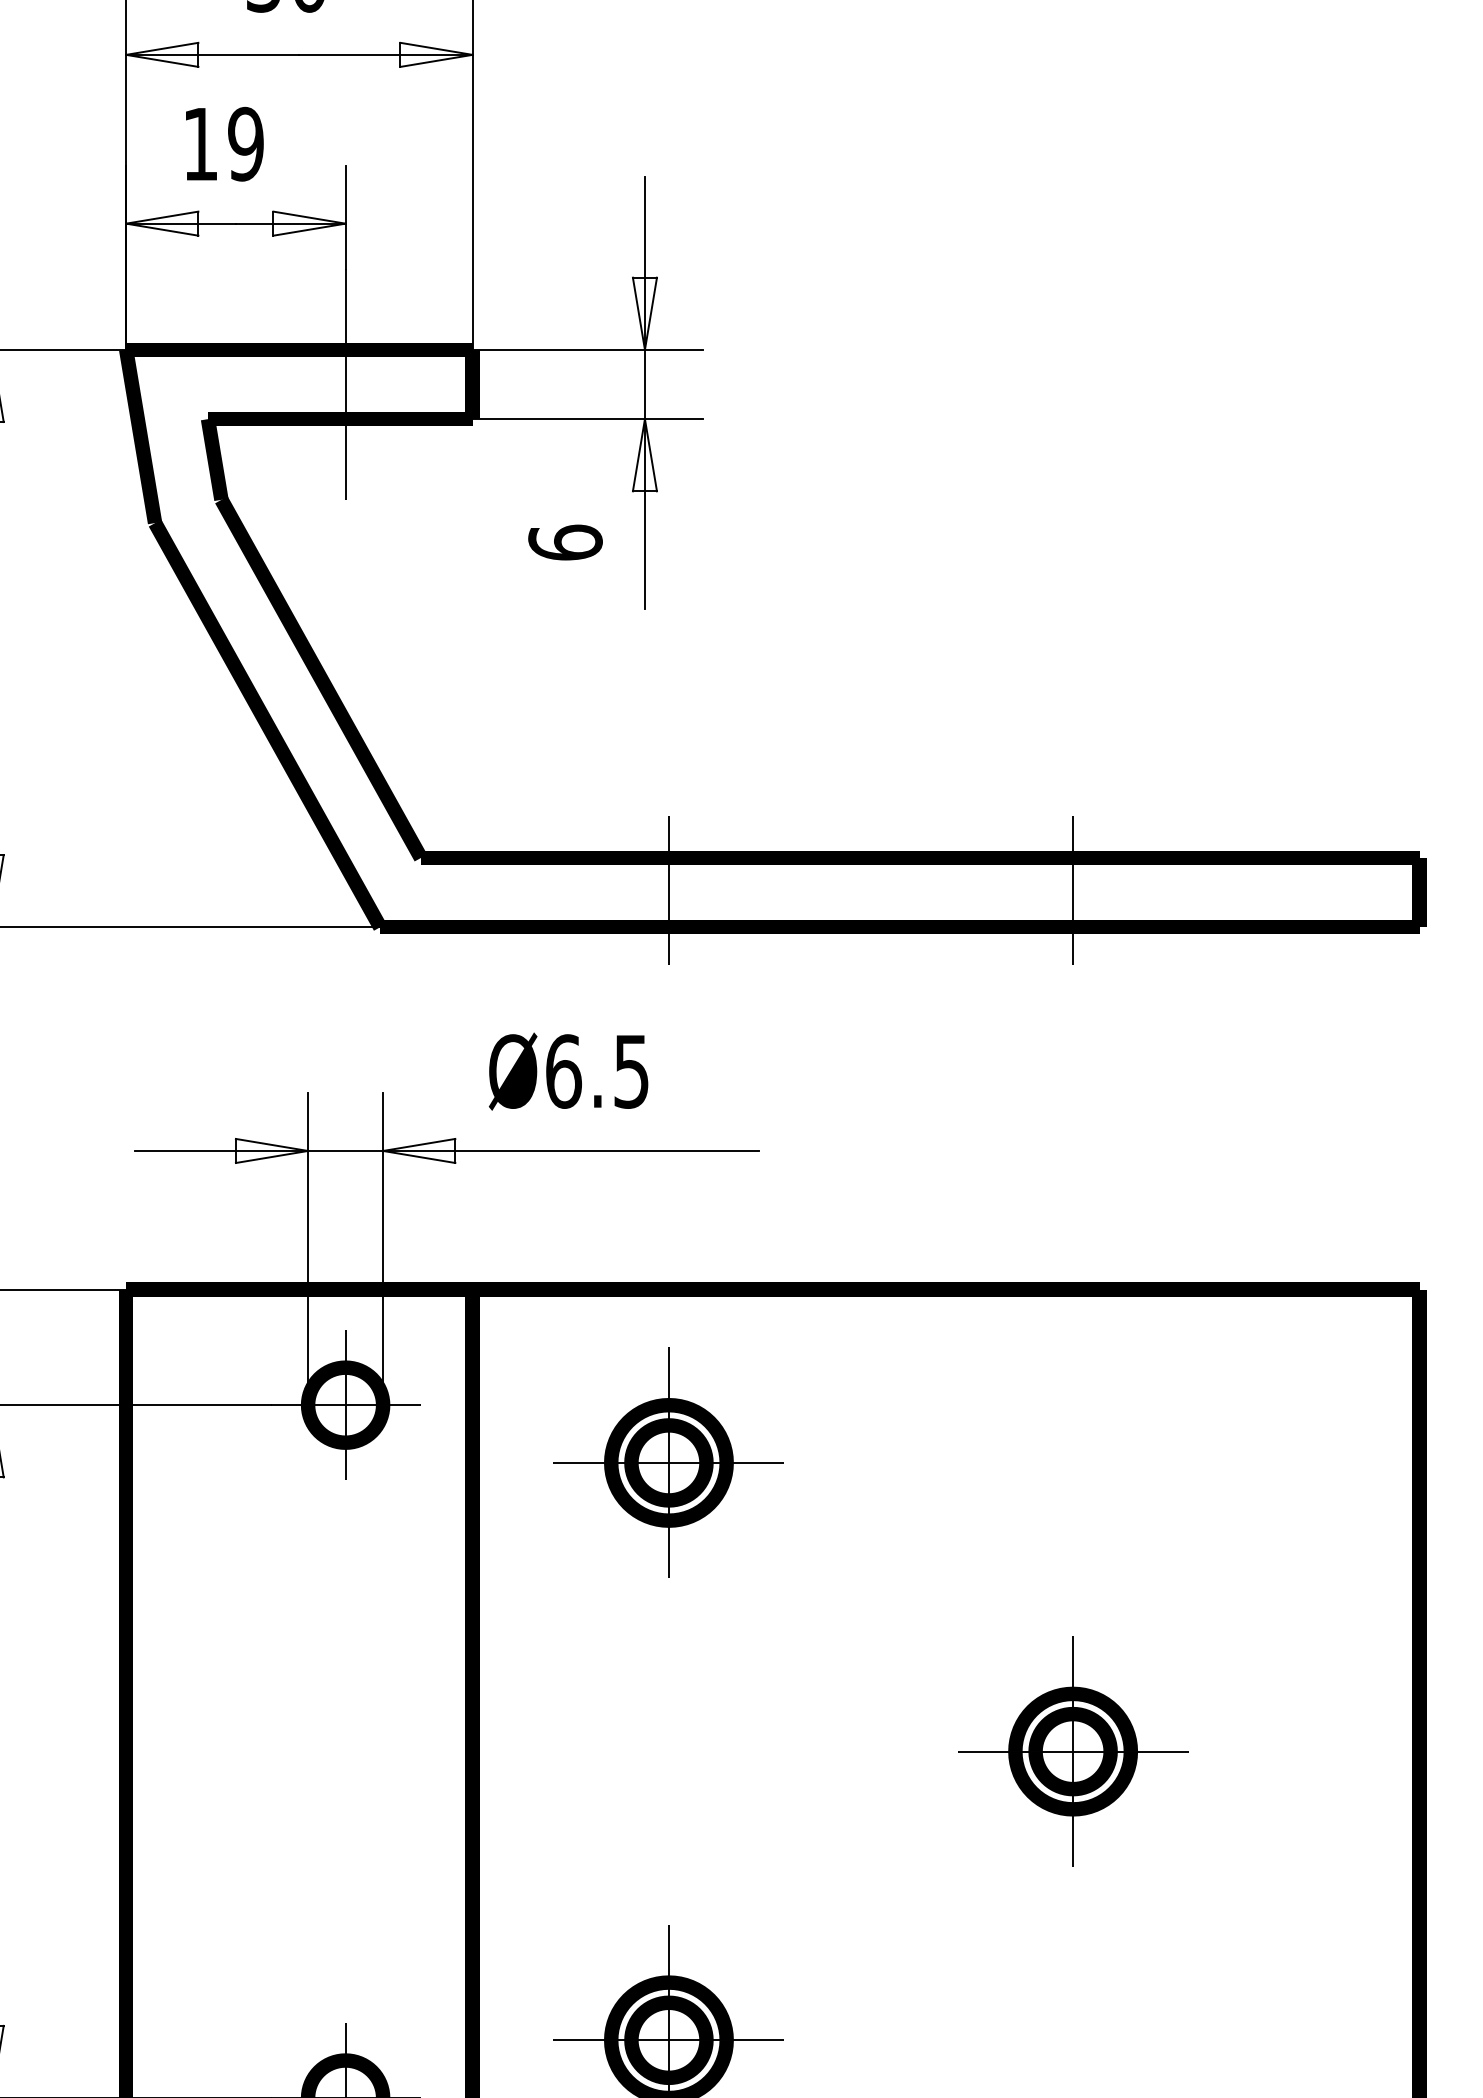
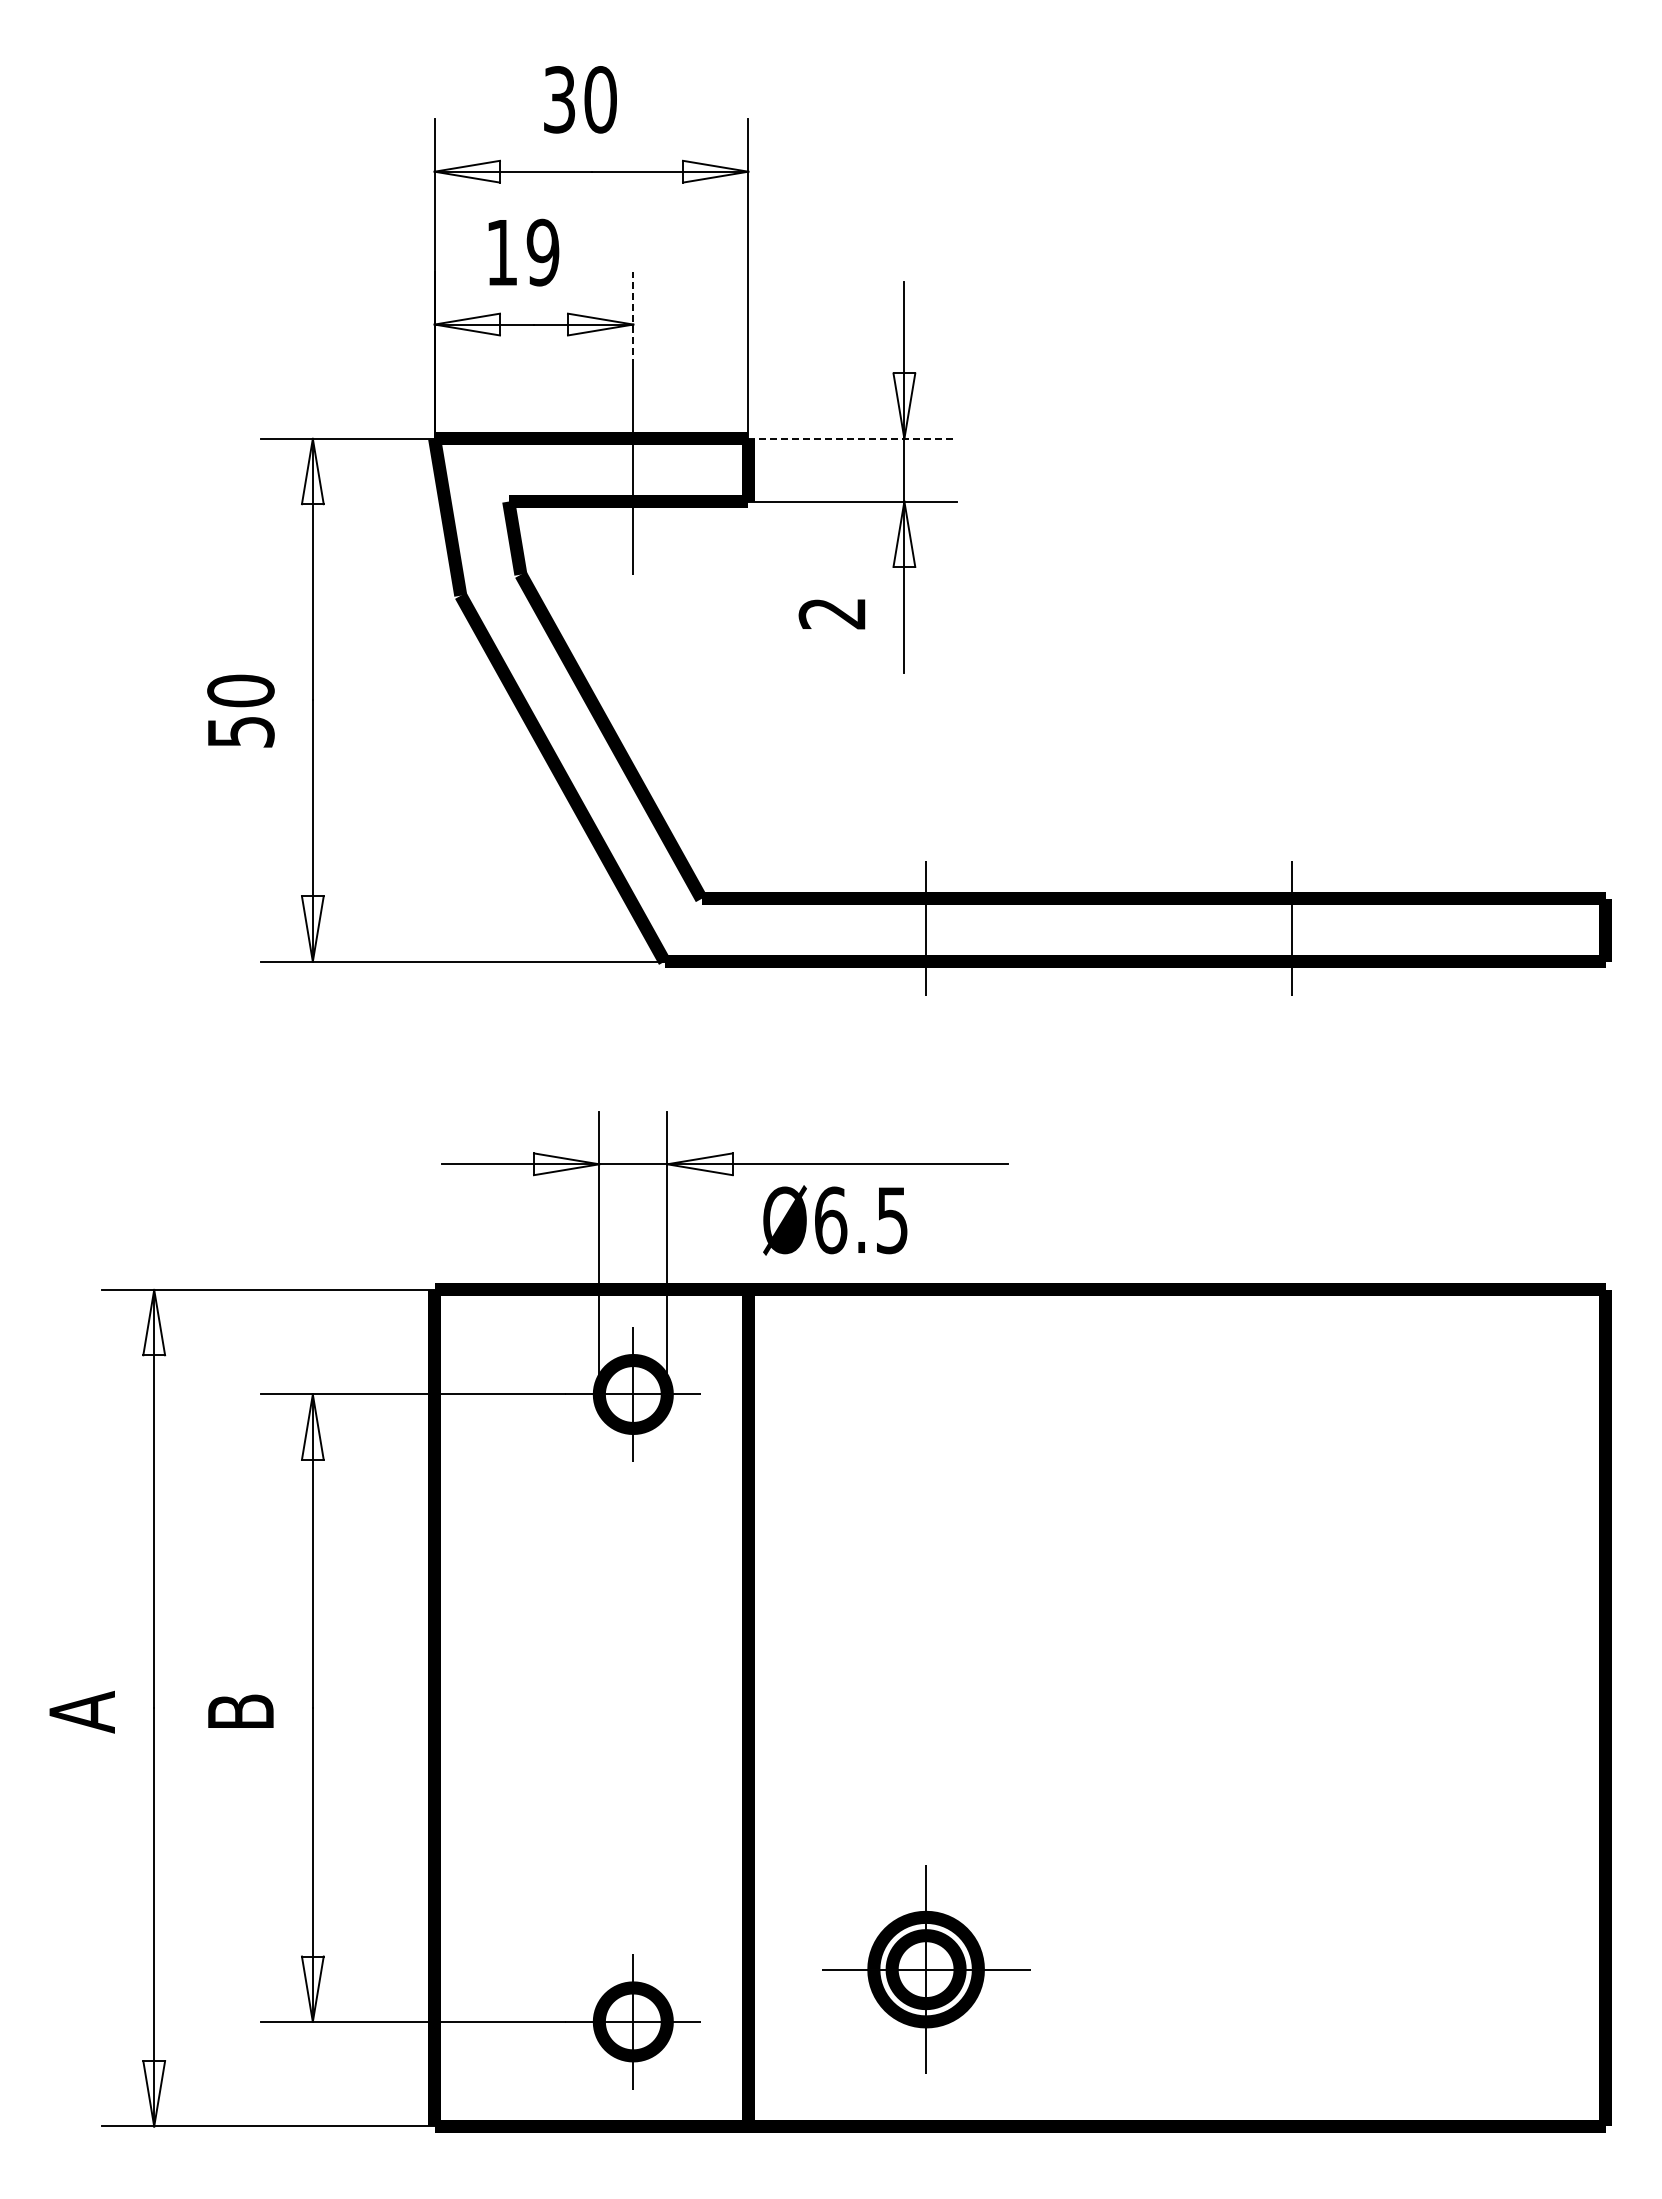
line: (345, 216) -> (633, 318), solid -> dashed
line: (588, 349) -> (853, 438), solid -> dashed
text: (565, 542) -> (832, 613), 6 -> 2
text: (568, 1071) -> (835, 1220), moved
part: (669, 1462) -> (926, 1446), removed
part: (1073, 1751) -> (1292, 1708), removed

